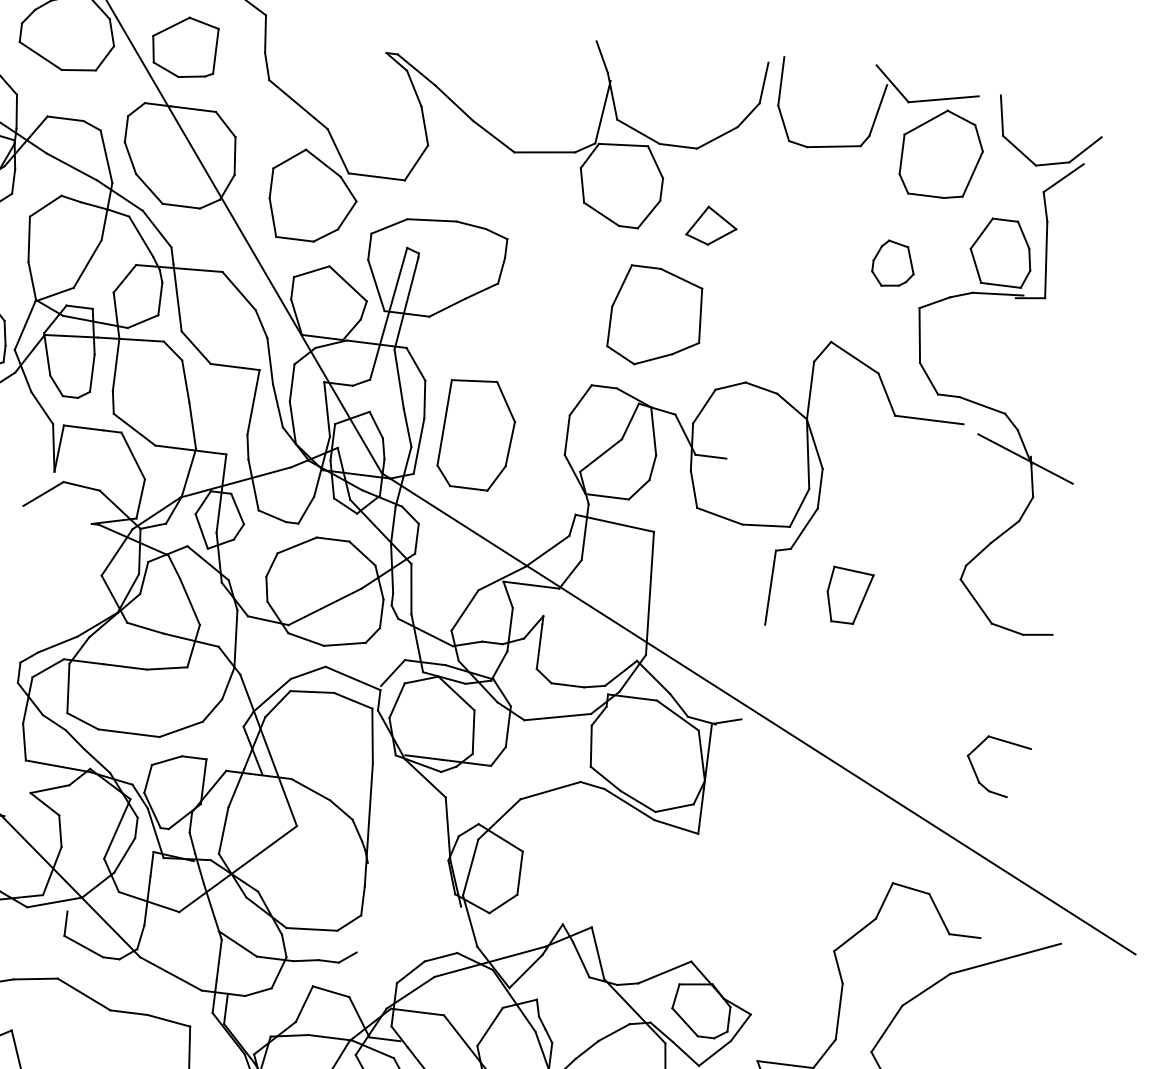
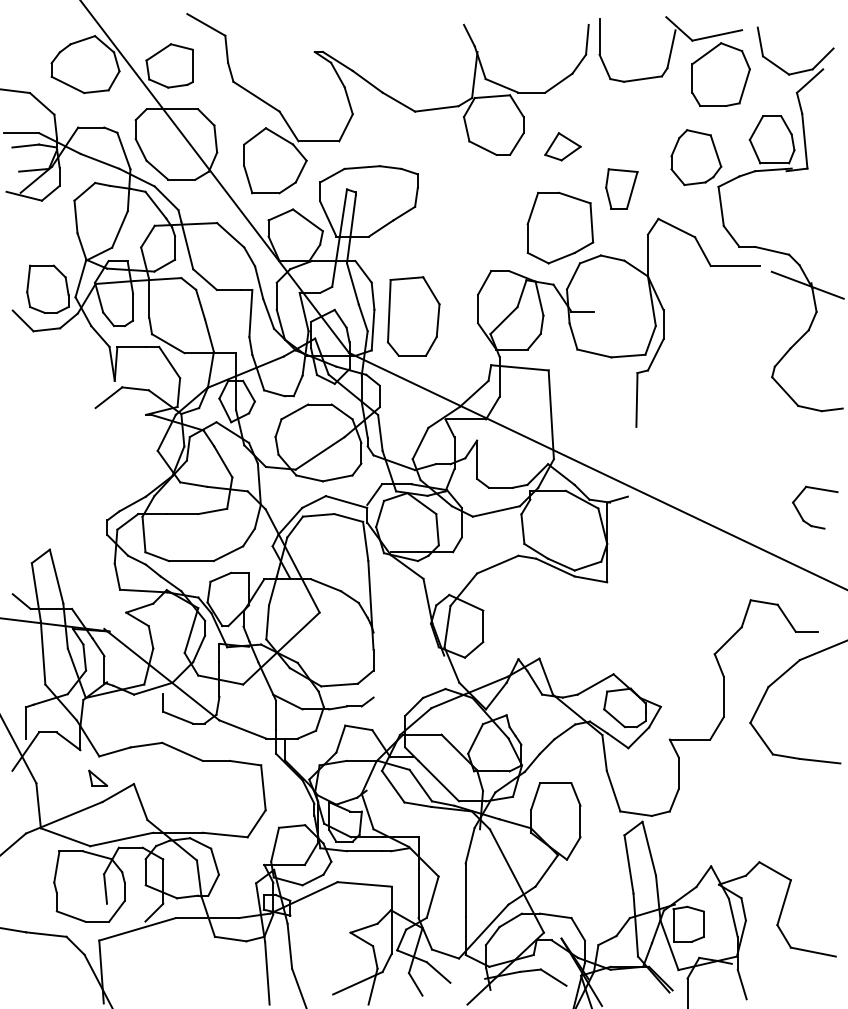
part: (894, 263) -> (696, 157), size x1.67
part: (656, 316) -> (560, 227), moved
part: (848, 595) -> (621, 188), moved

